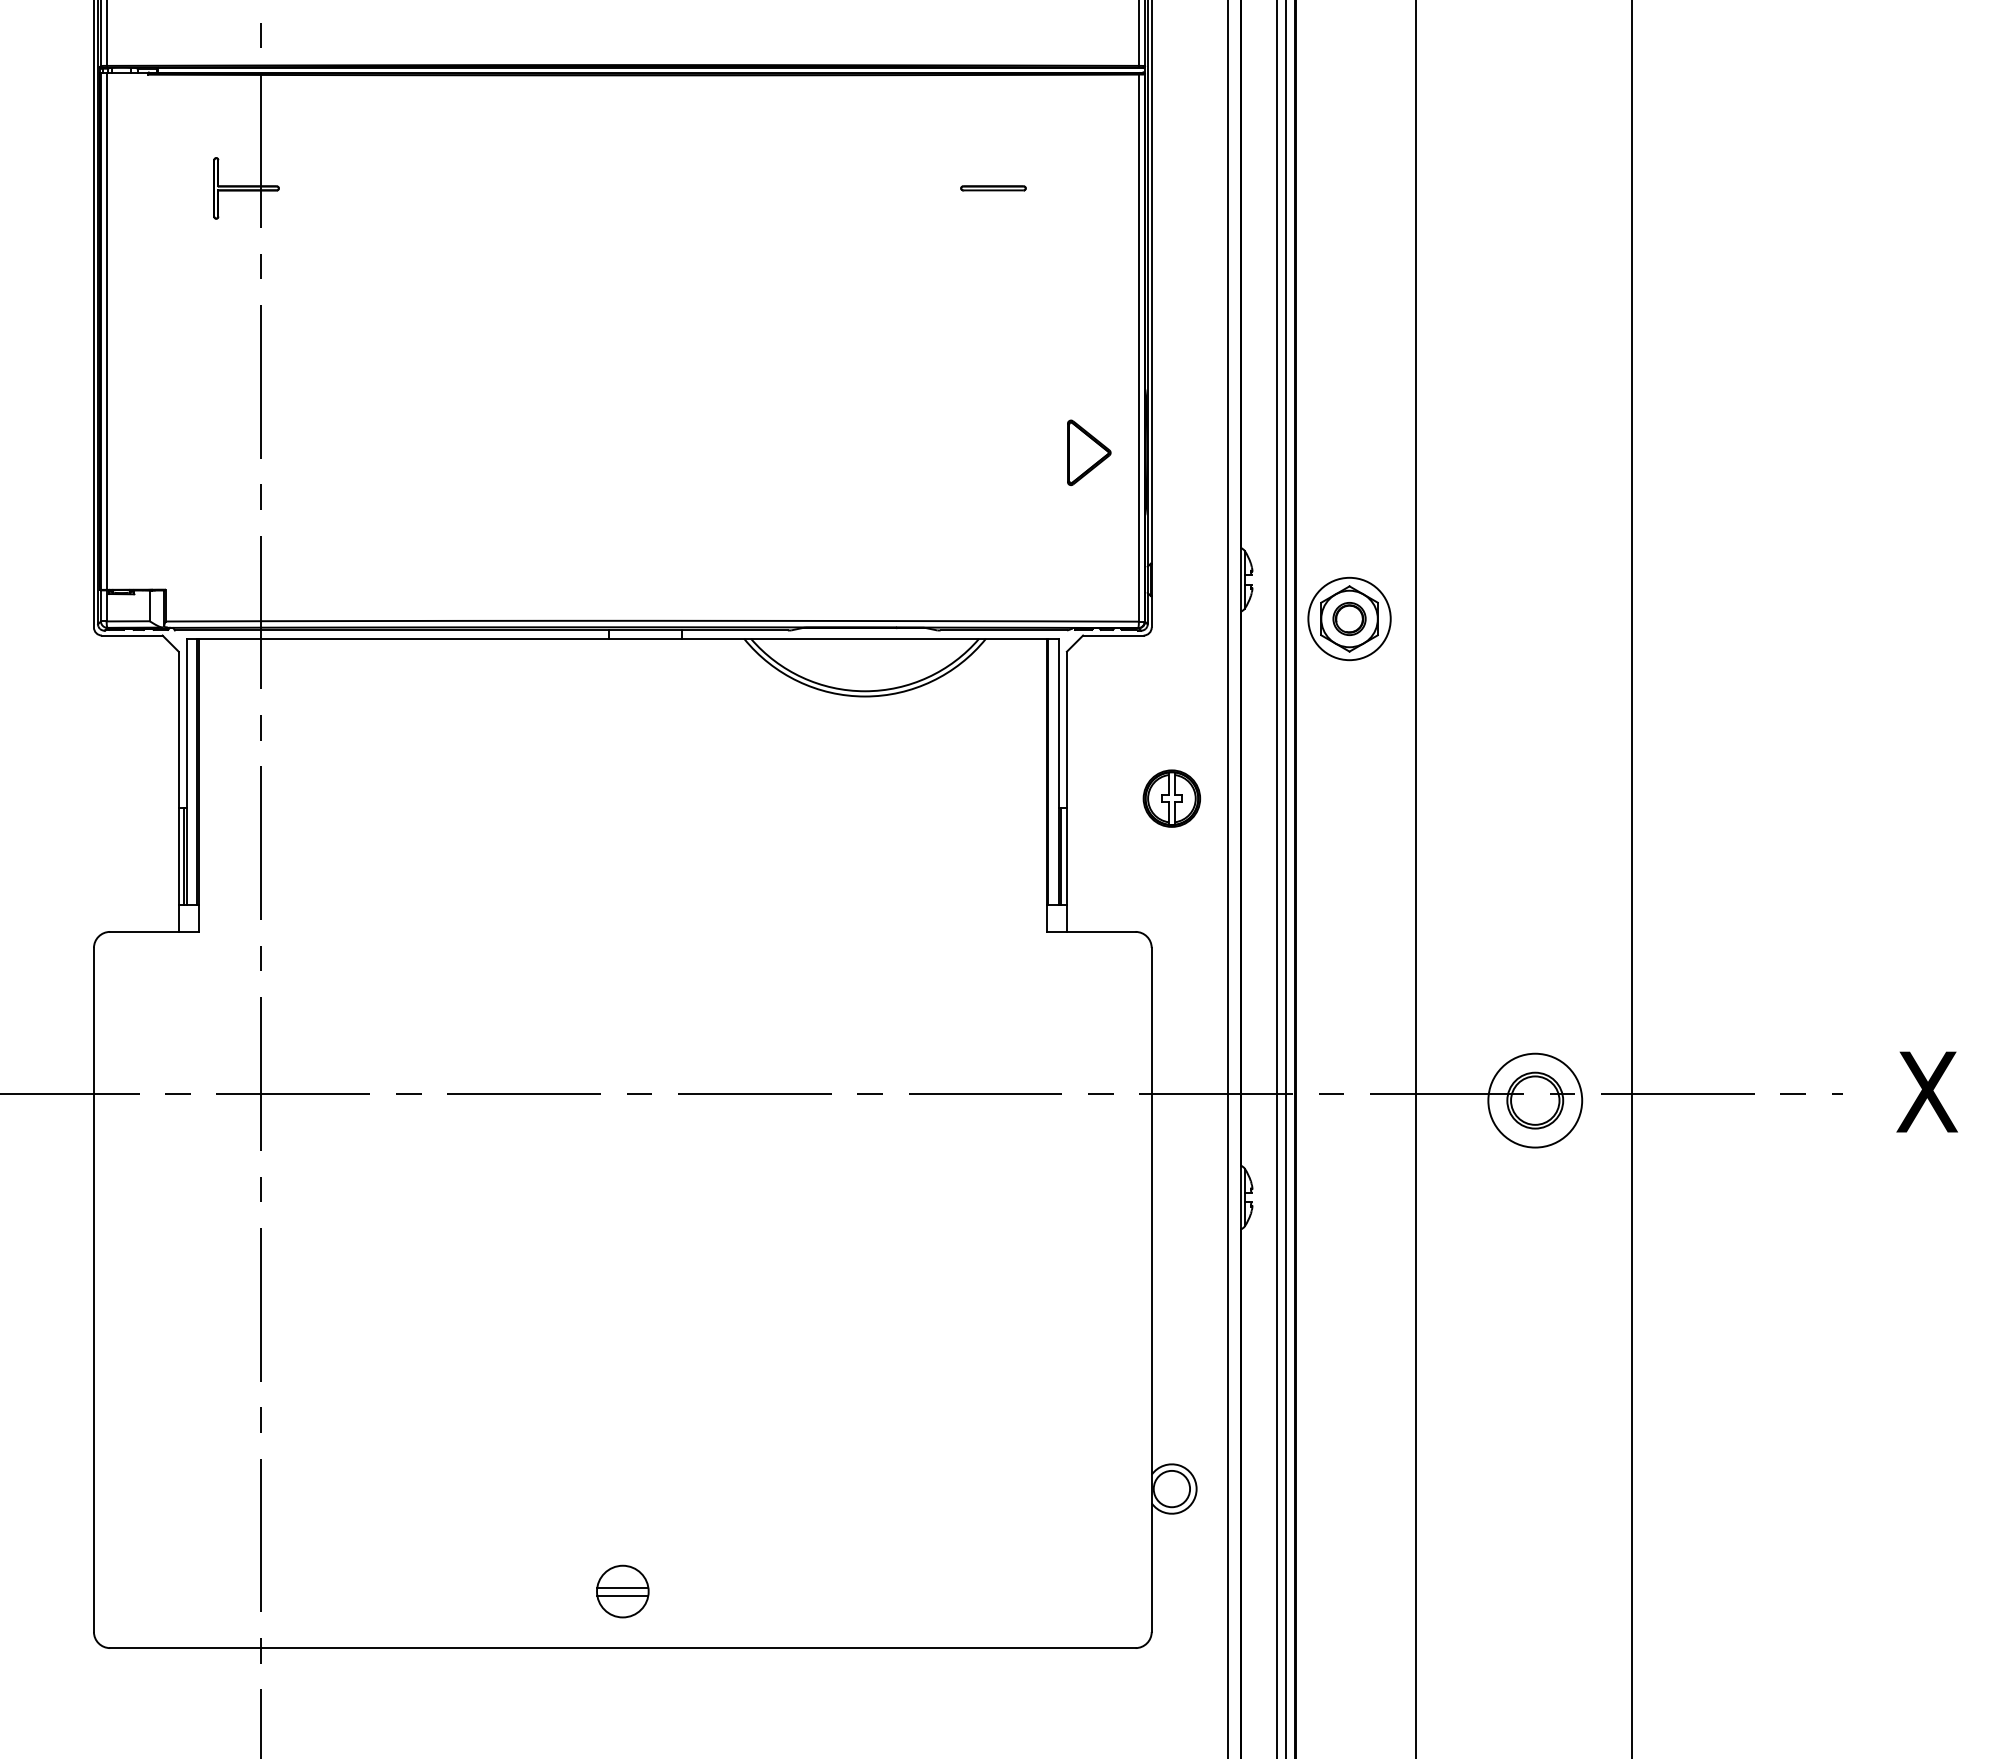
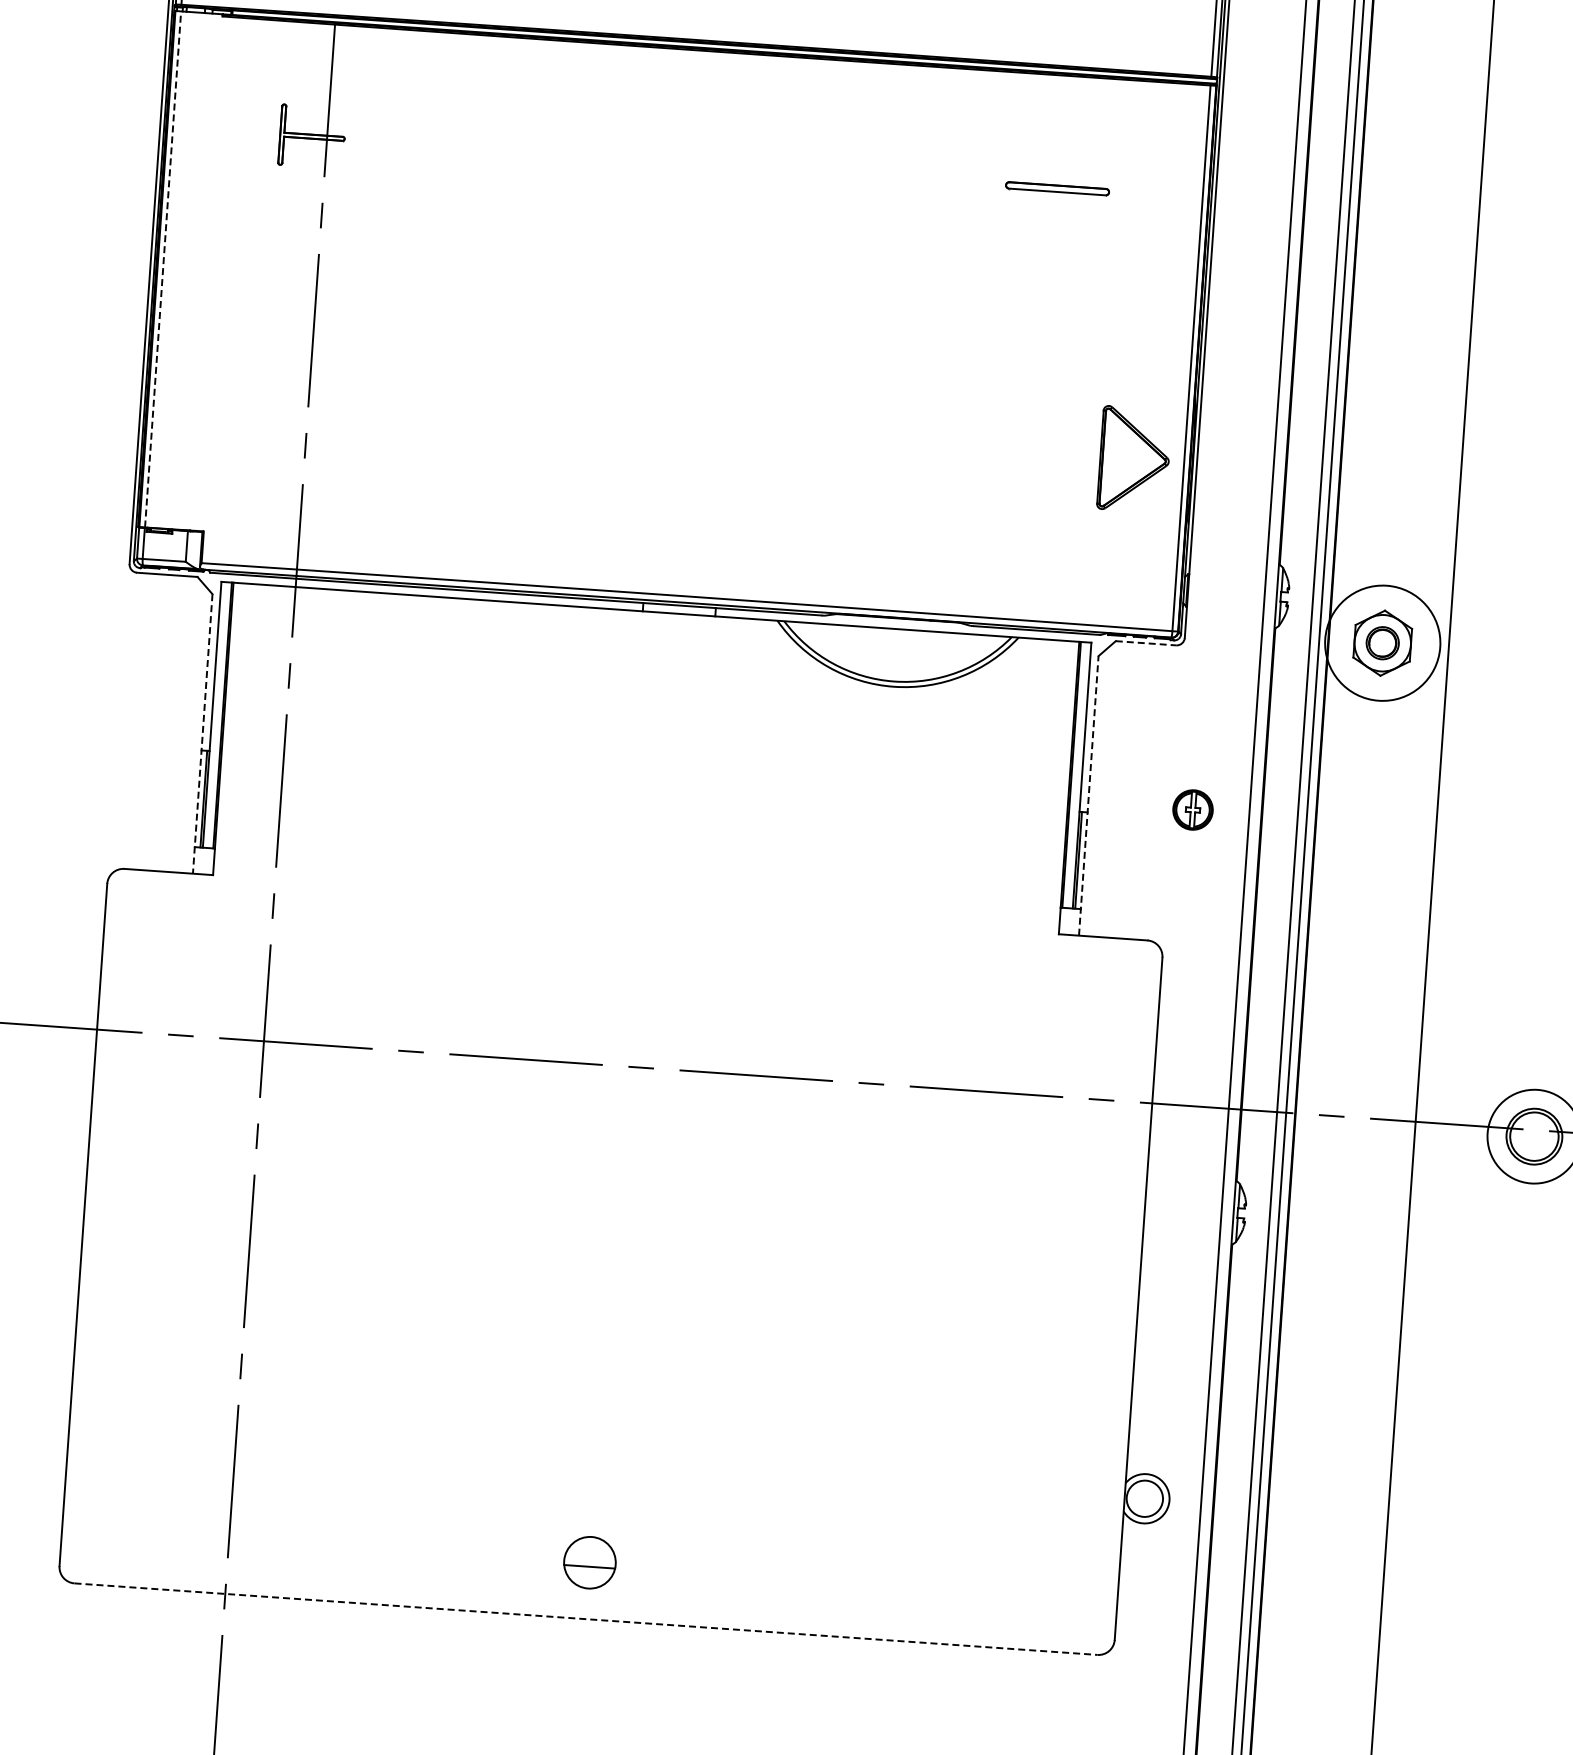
part: (993, 188) -> (1057, 188), size x1.6
line: (106, 331) -> (162, 269), solid -> dashed
part: (1089, 452) -> (1134, 459), size x1.6
circle: (1349, 618) -> (1382, 642), size x1.4
line: (1113, 635) -> (1146, 643), solid -> dashed
line: (1066, 791) -> (1088, 795), solid -> dashed
line: (178, 792) -> (202, 734), solid -> dashed
part: (1171, 798) -> (1192, 809), size x0.7
line: (622, 1587) -> (589, 1558), removed
line: (622, 1648) -> (585, 1619), solid -> dashed

